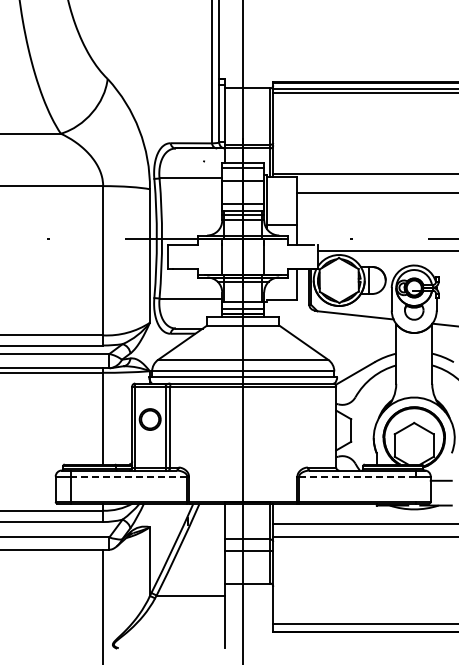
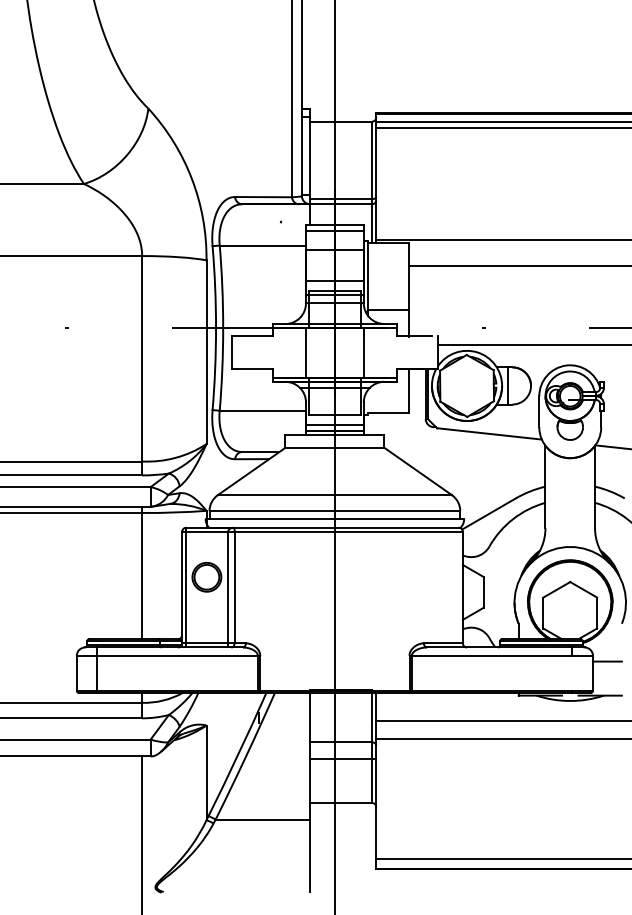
line: (128, 476) -> (177, 655), dashed -> solid
line: (356, 476) -> (490, 655), dashed -> solid

